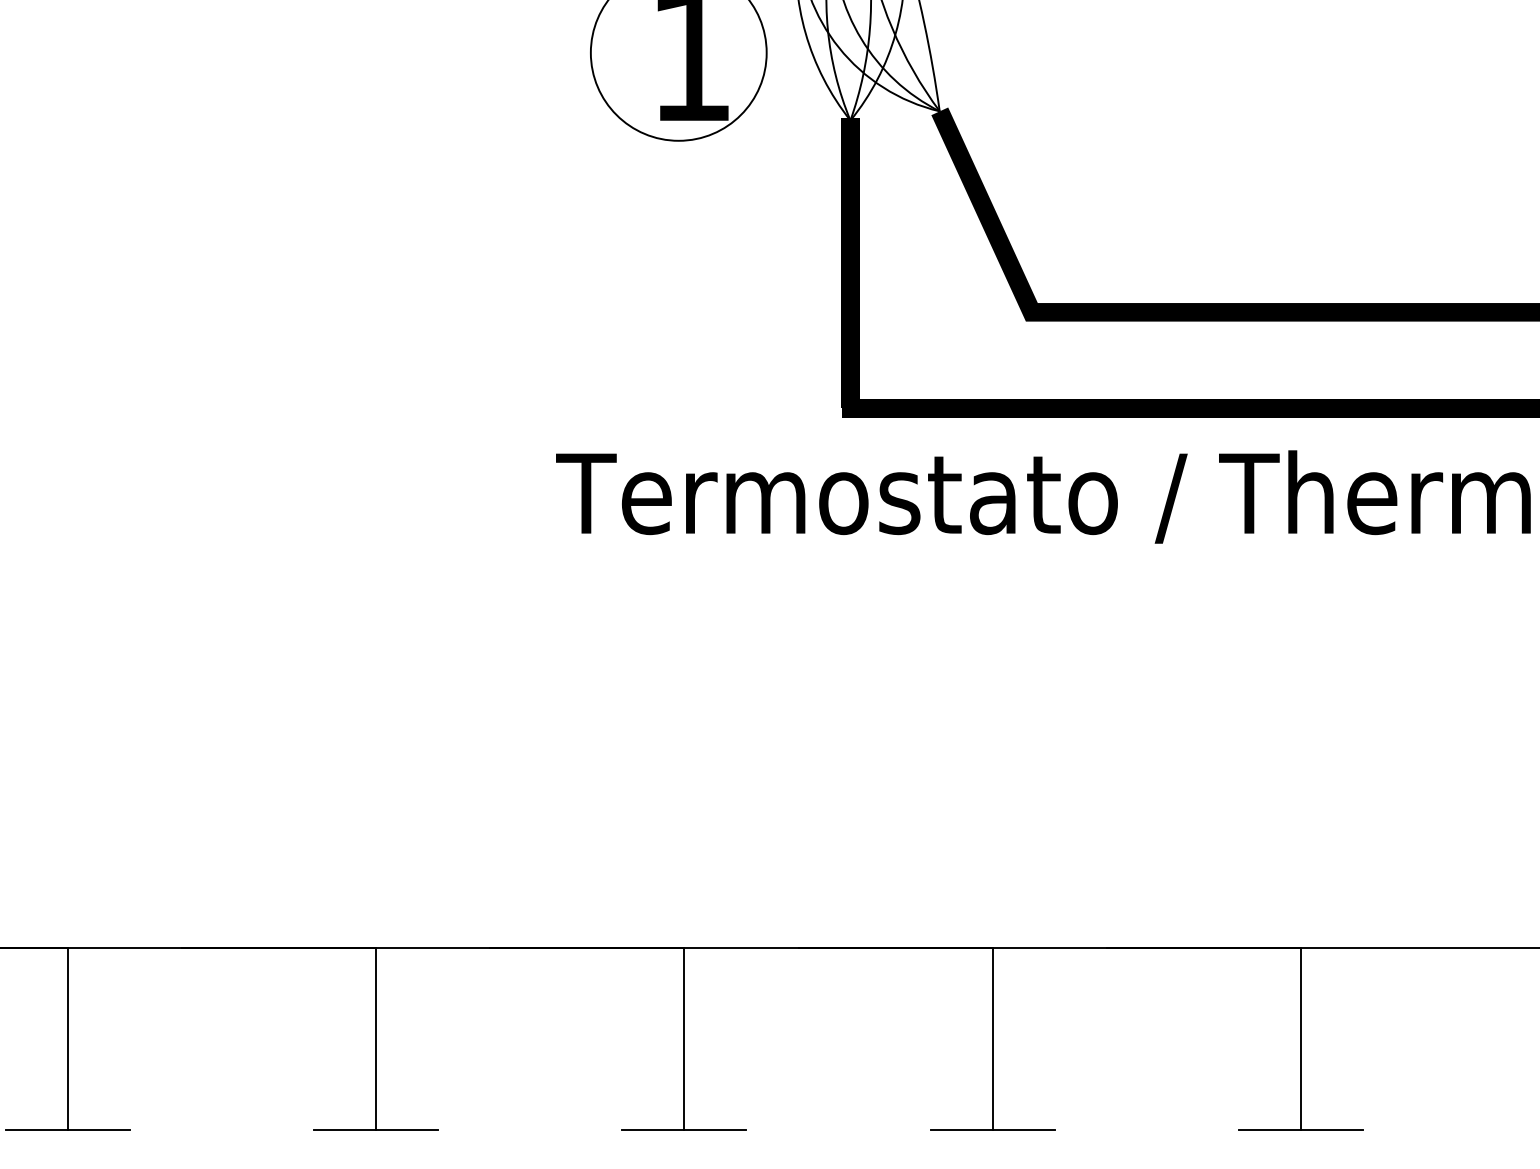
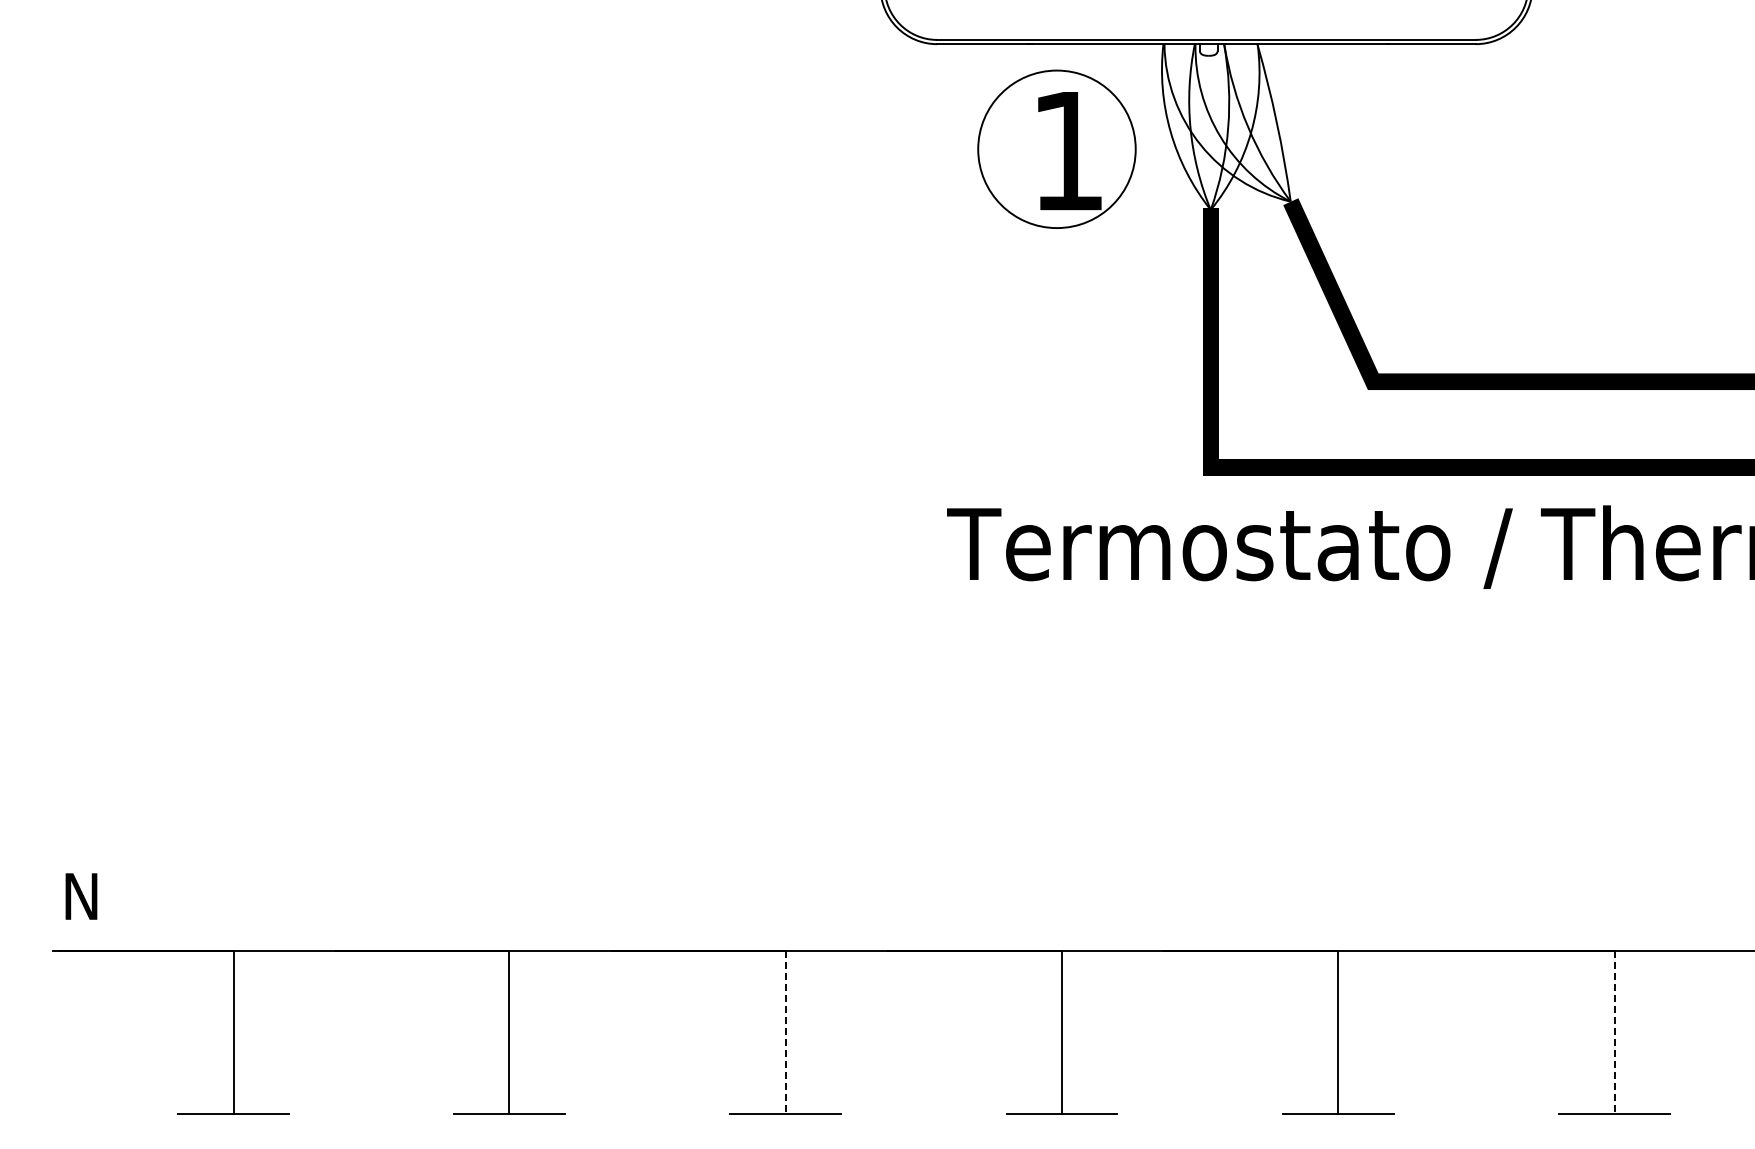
line: (375, 1039) -> (785, 1033), solid -> dashed
line: (1301, 1039) -> (1614, 1033), solid -> dashed

